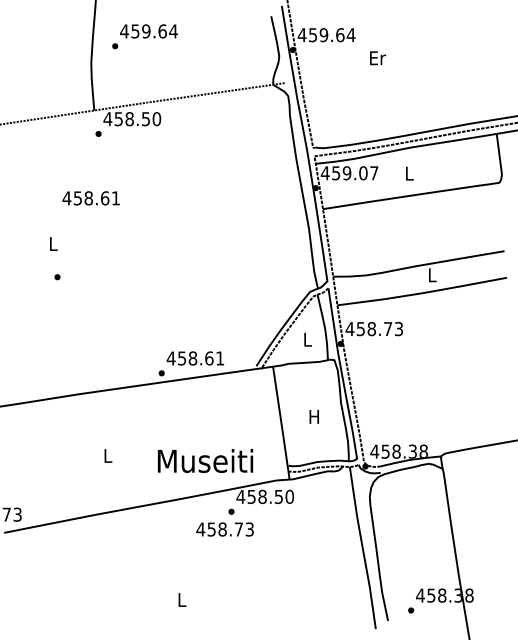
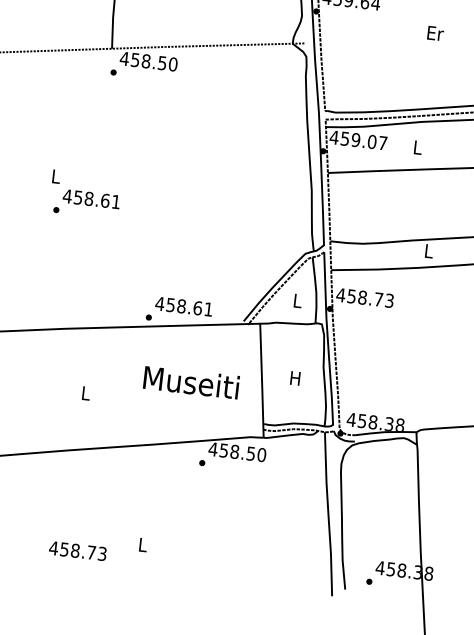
text: (378, 58) -> (436, 33), moved
text: (90, 198) -> (90, 199), moved
text: (205, 460) -> (191, 382), moved
text: (224, 529) -> (77, 551), moved

